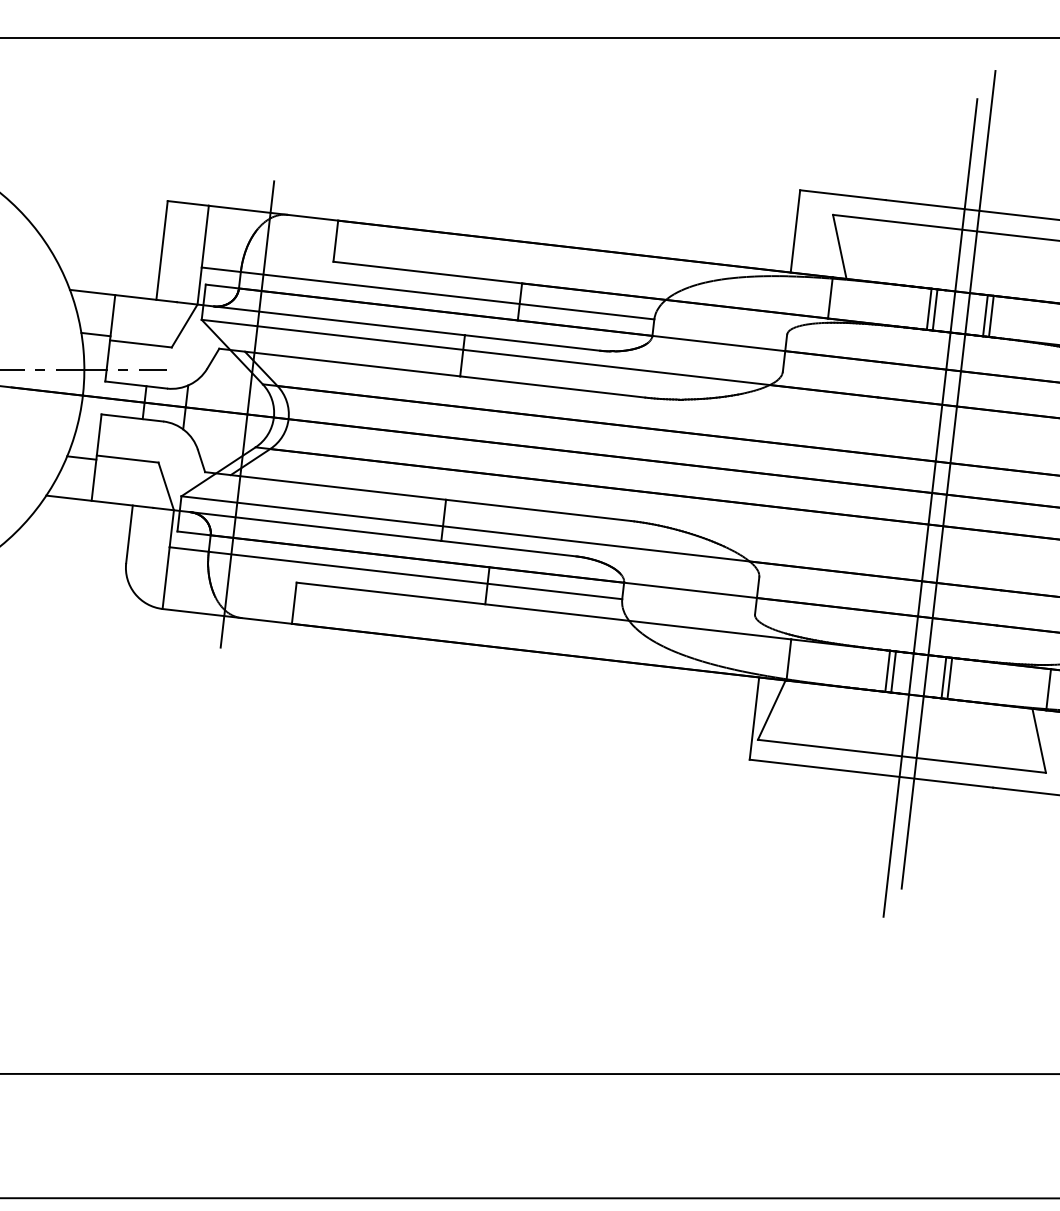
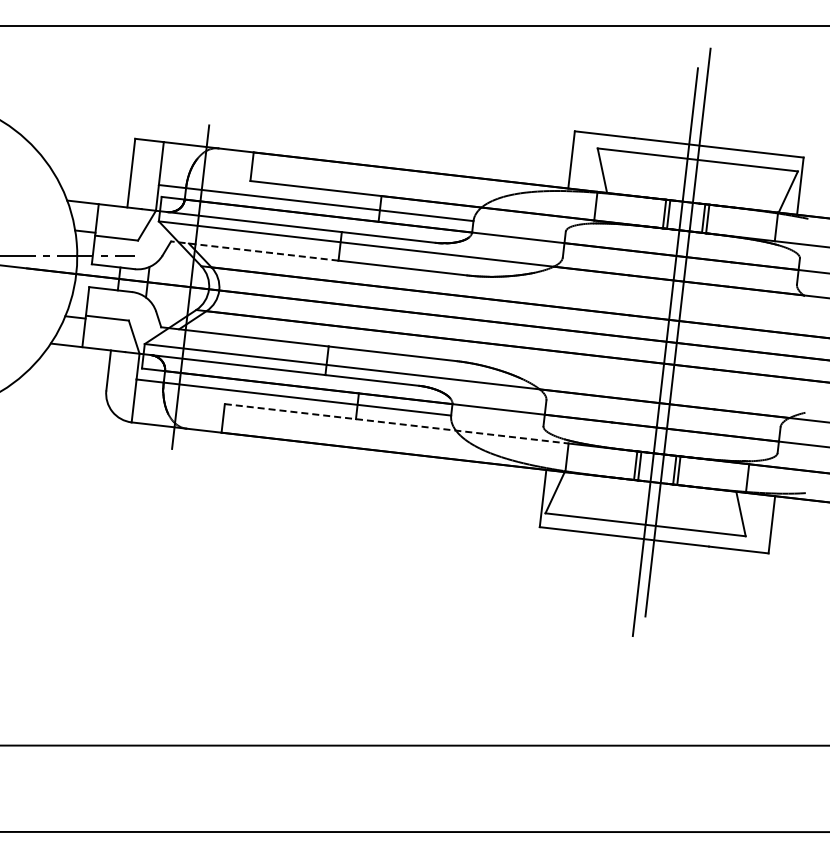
line: (339, 363) -> (254, 251), solid -> dashed
line: (545, 610) -> (397, 423), solid -> dashed

